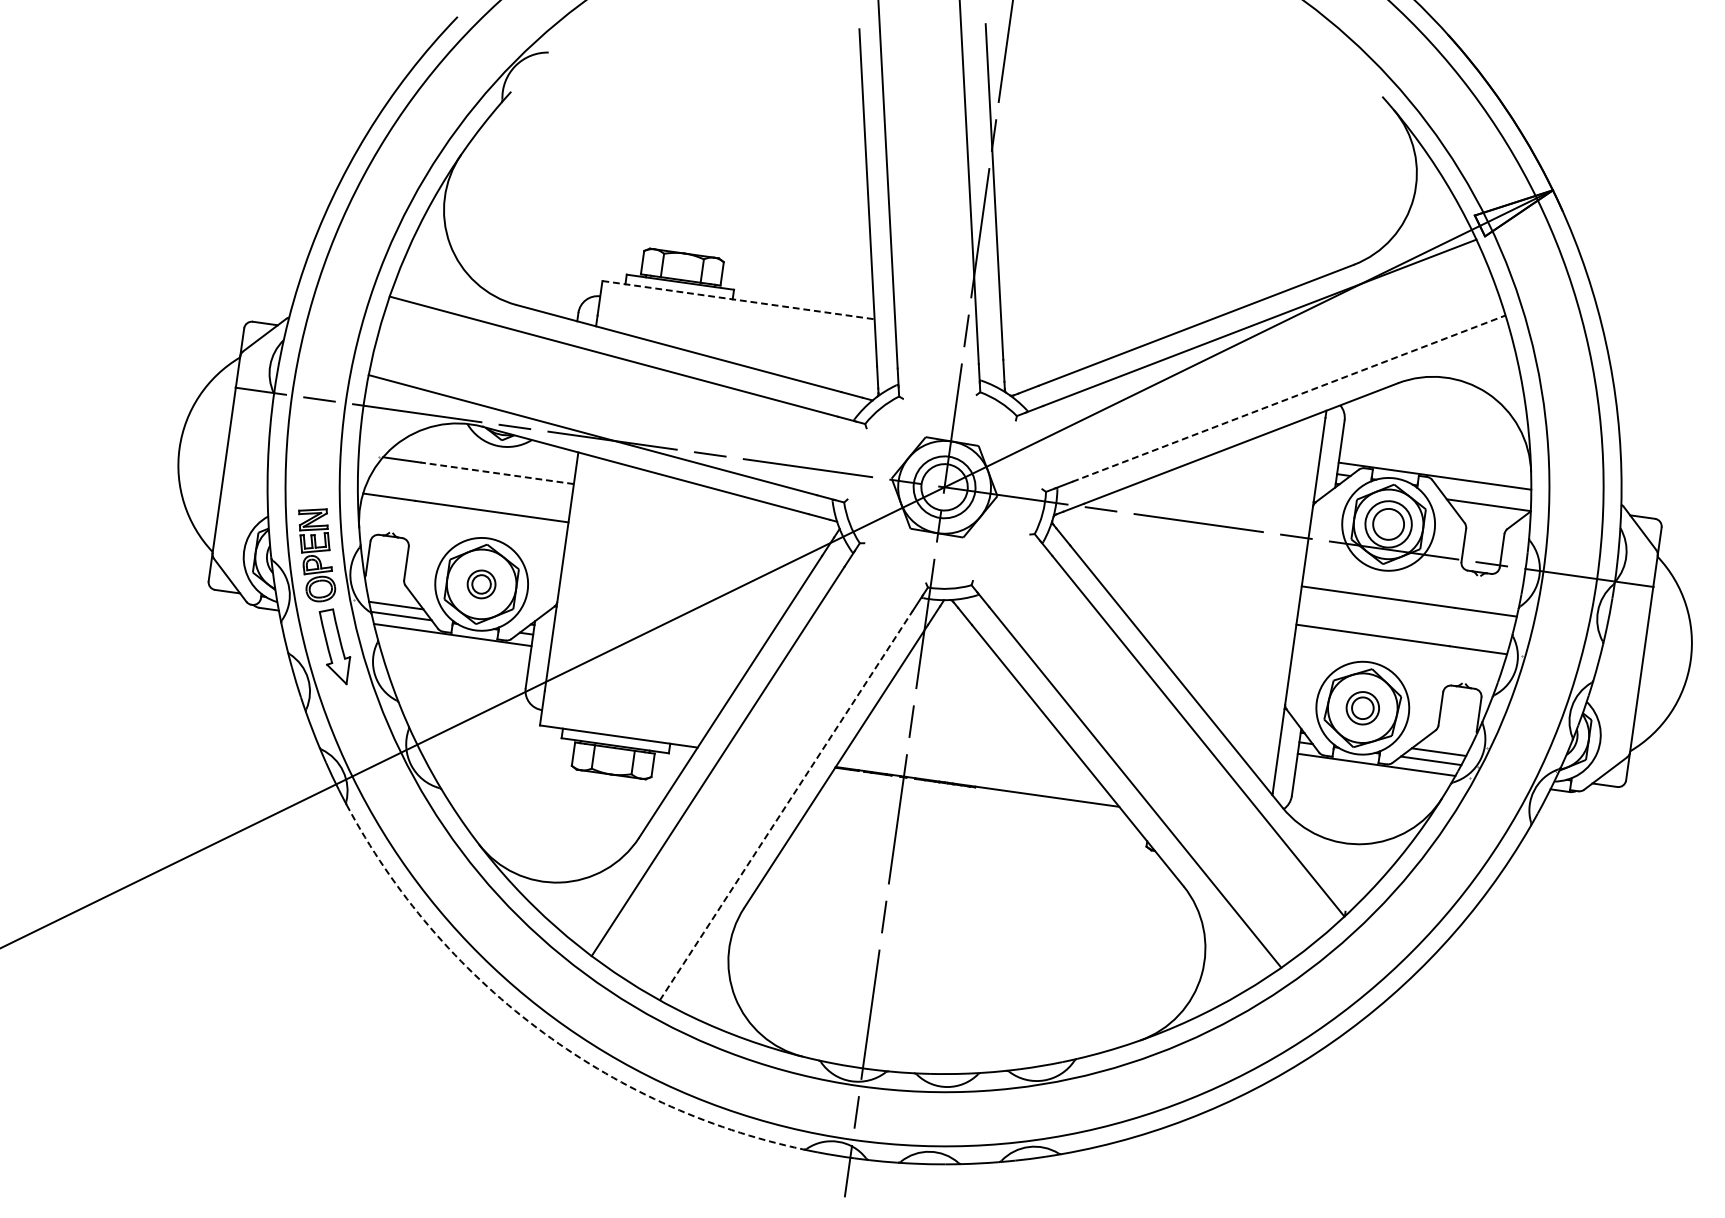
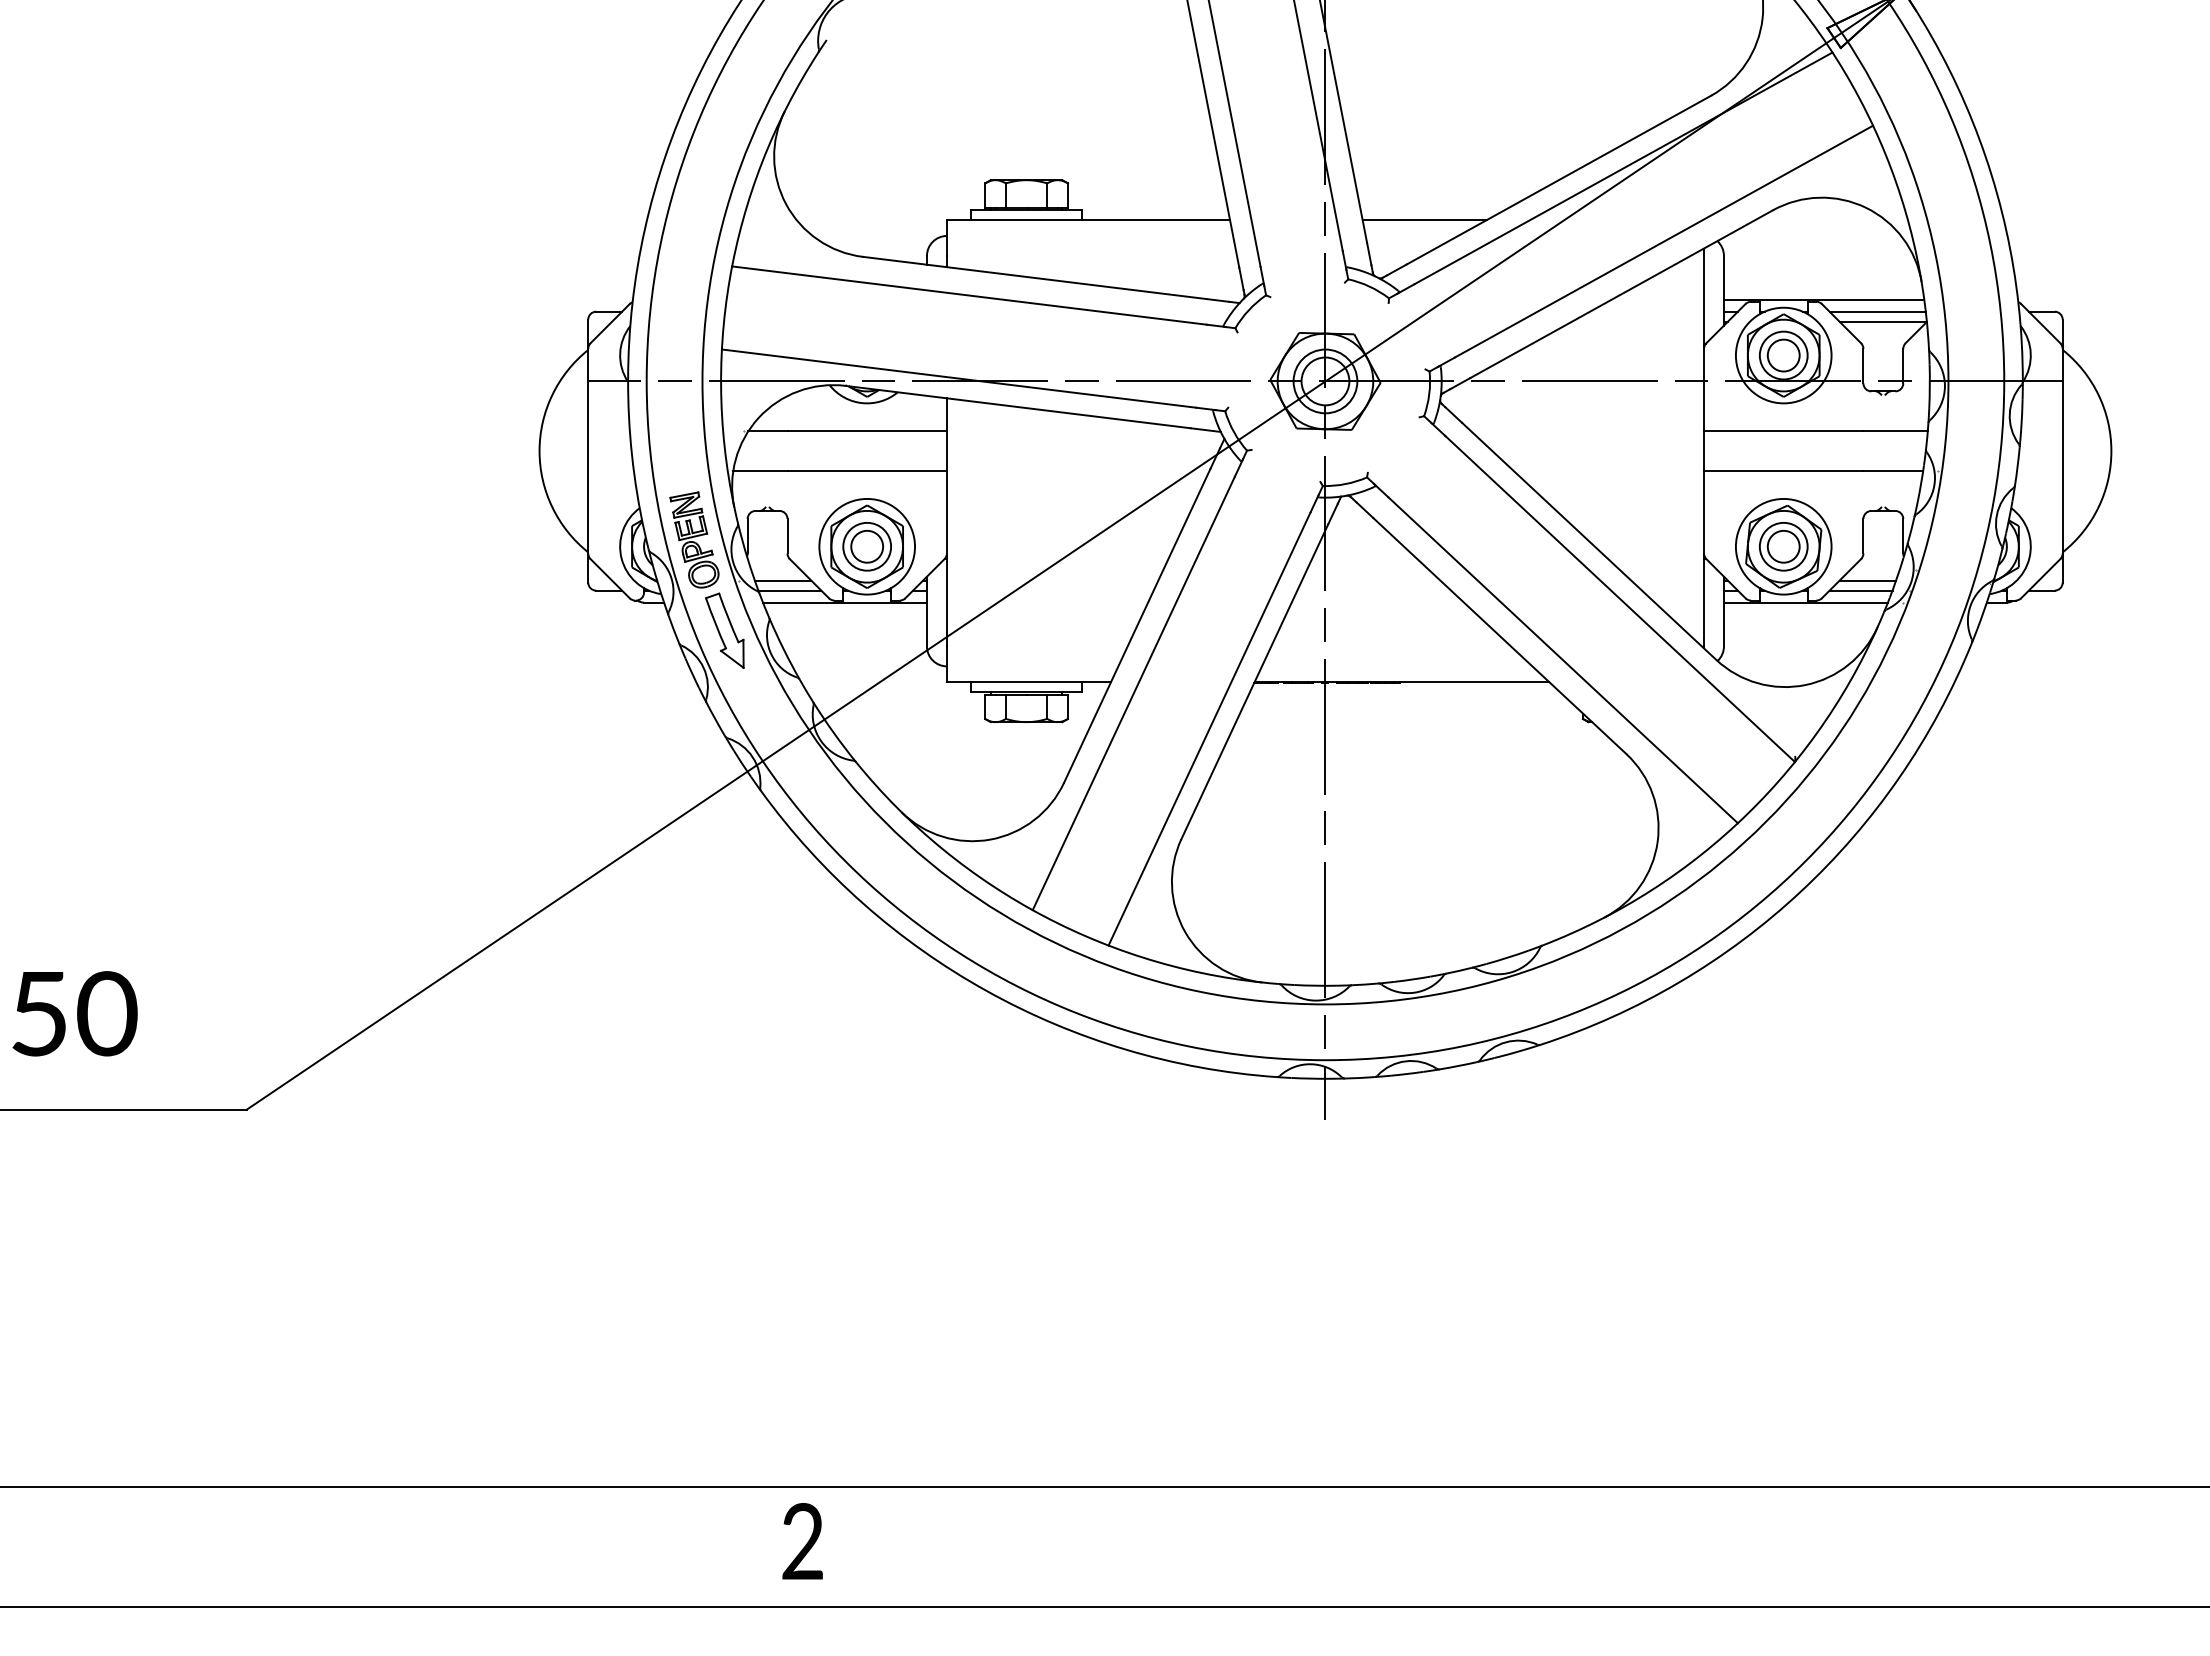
line: (738, 300) -> (1088, 220), dashed -> solid
line: (1061, 346) -> (1424, 220), added
line: (1289, 398) -> (1664, 241), dashed -> solid
line: (497, 473) -> (867, 431), dashed -> solid
line: (1484, 494) -> (1877, 311), added
part: (481, 584) -> (866, 546), size x1.67
part: (1362, 707) -> (1783, 546), size x1.43
line: (786, 805) -> (1209, 728), dashed -> solid
arc: (537, 1028) -> (987, 991), dashed -> solid

